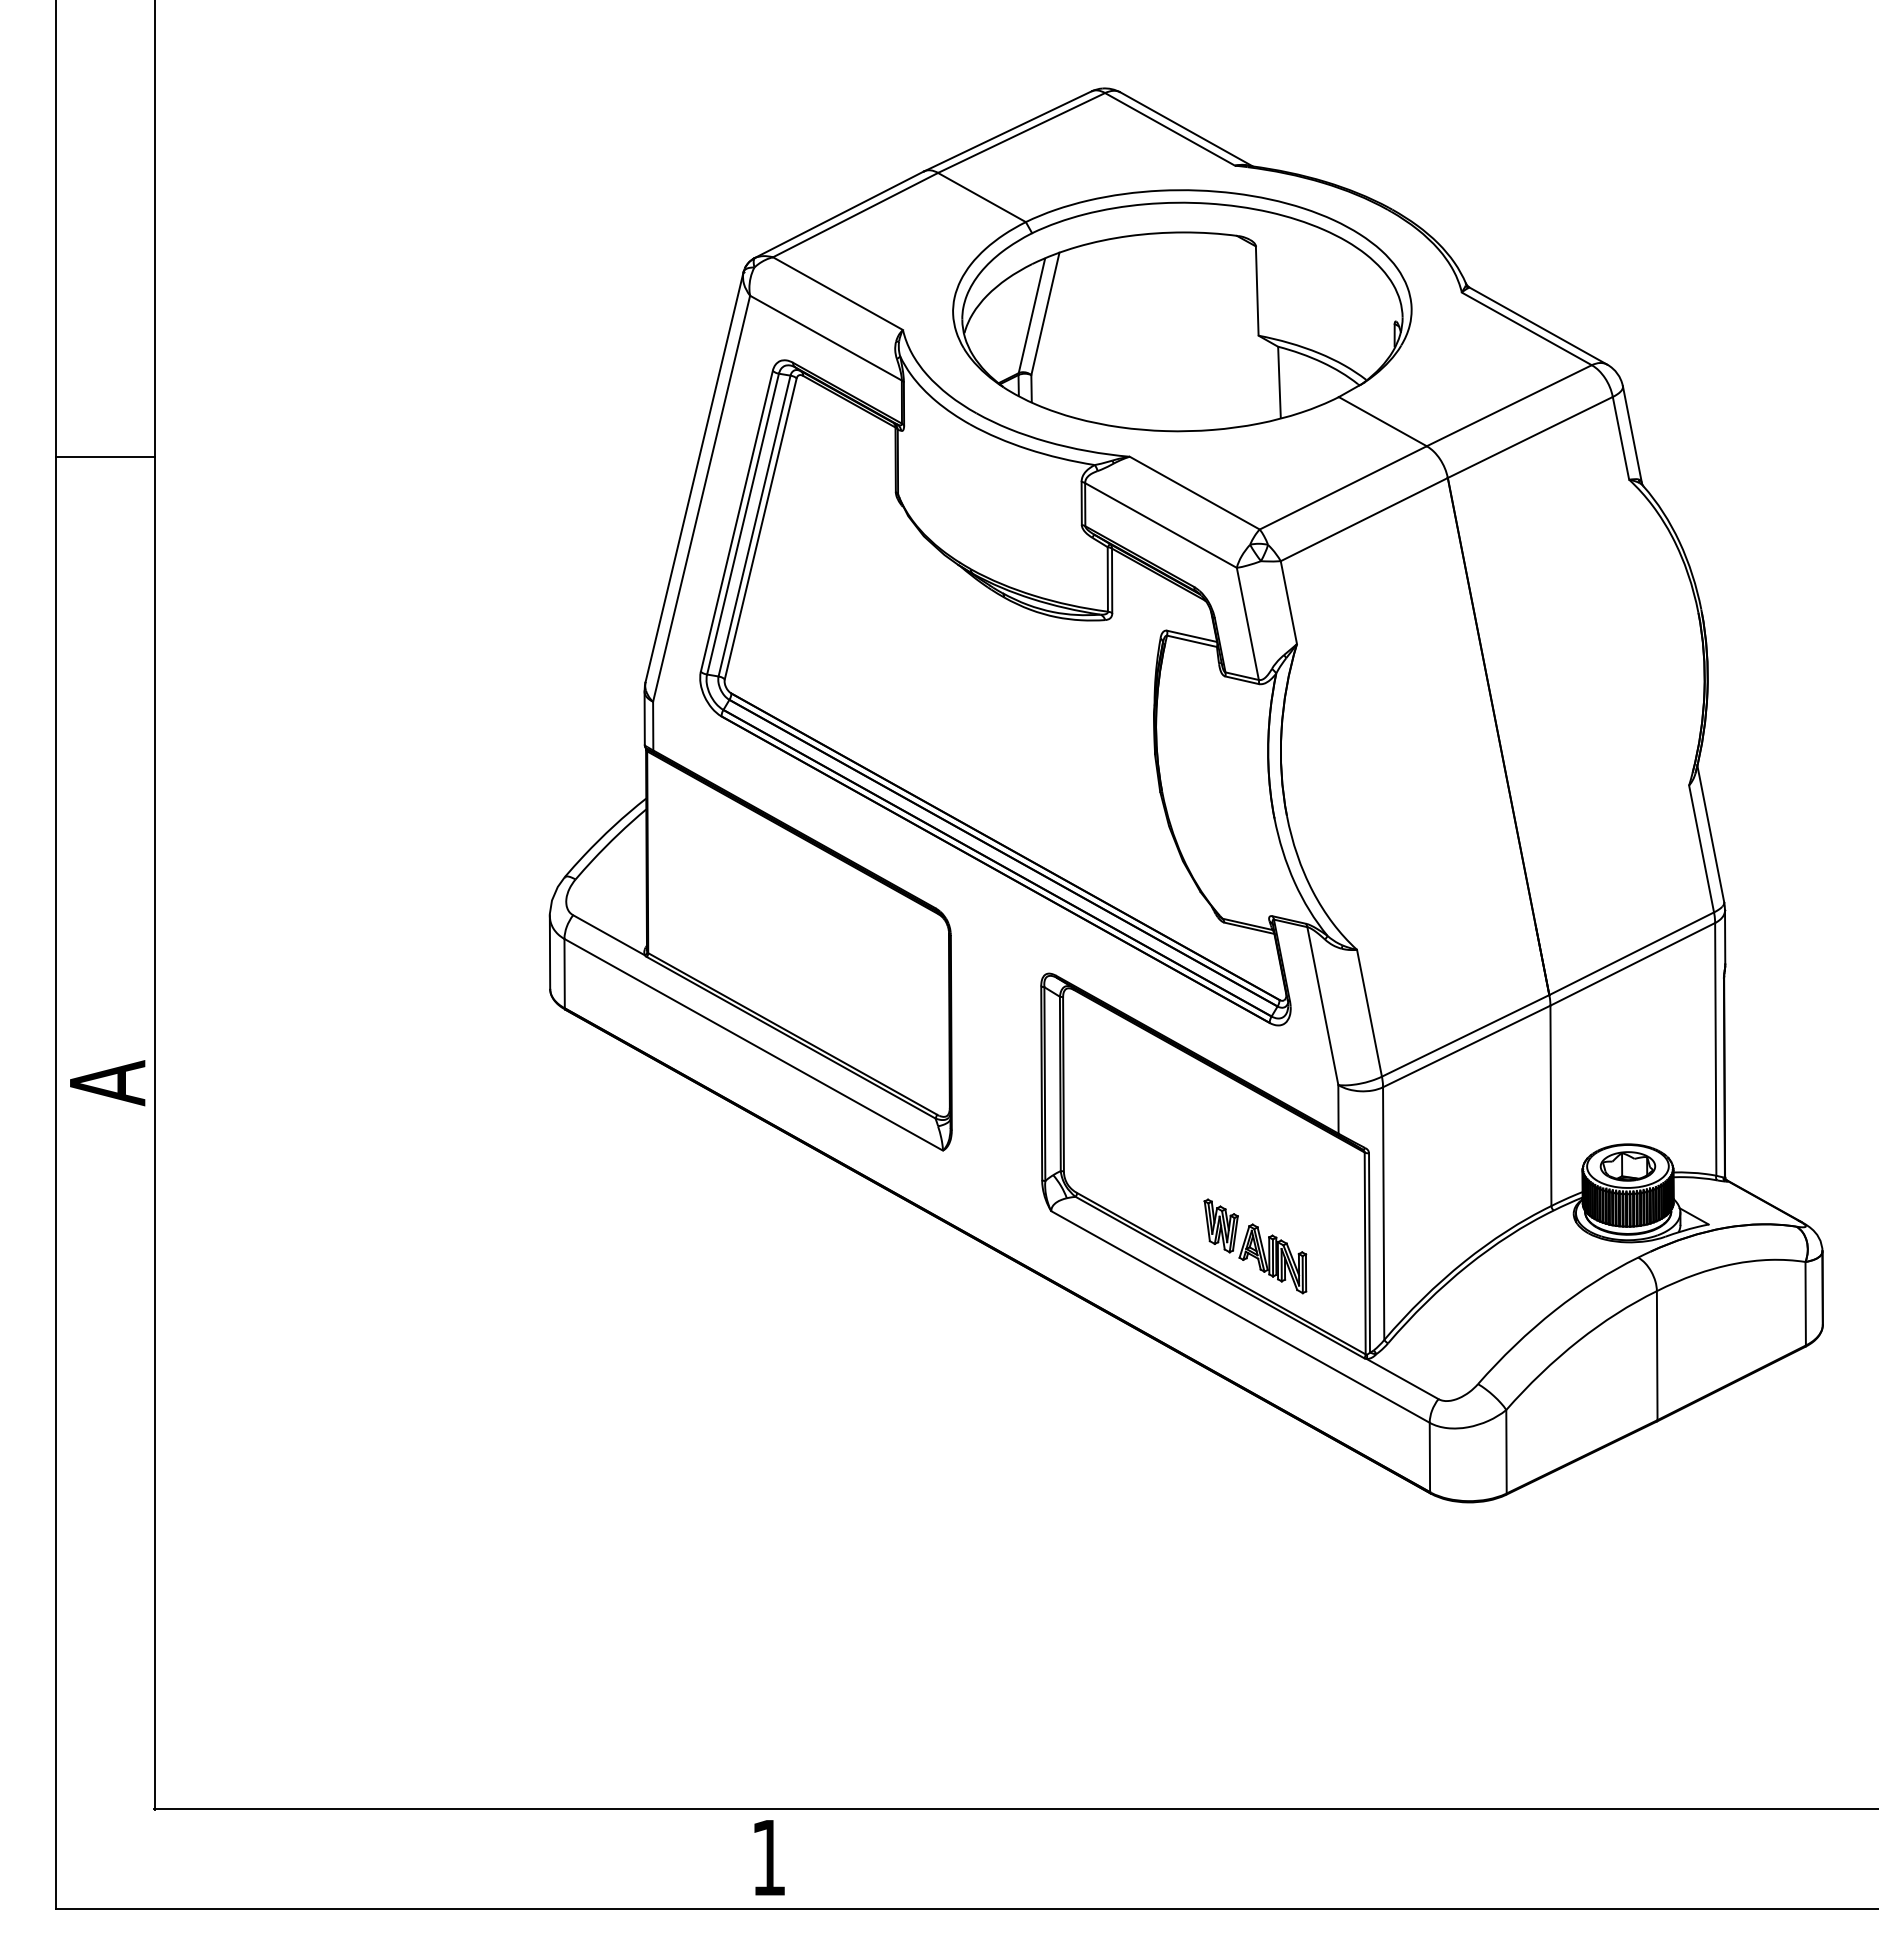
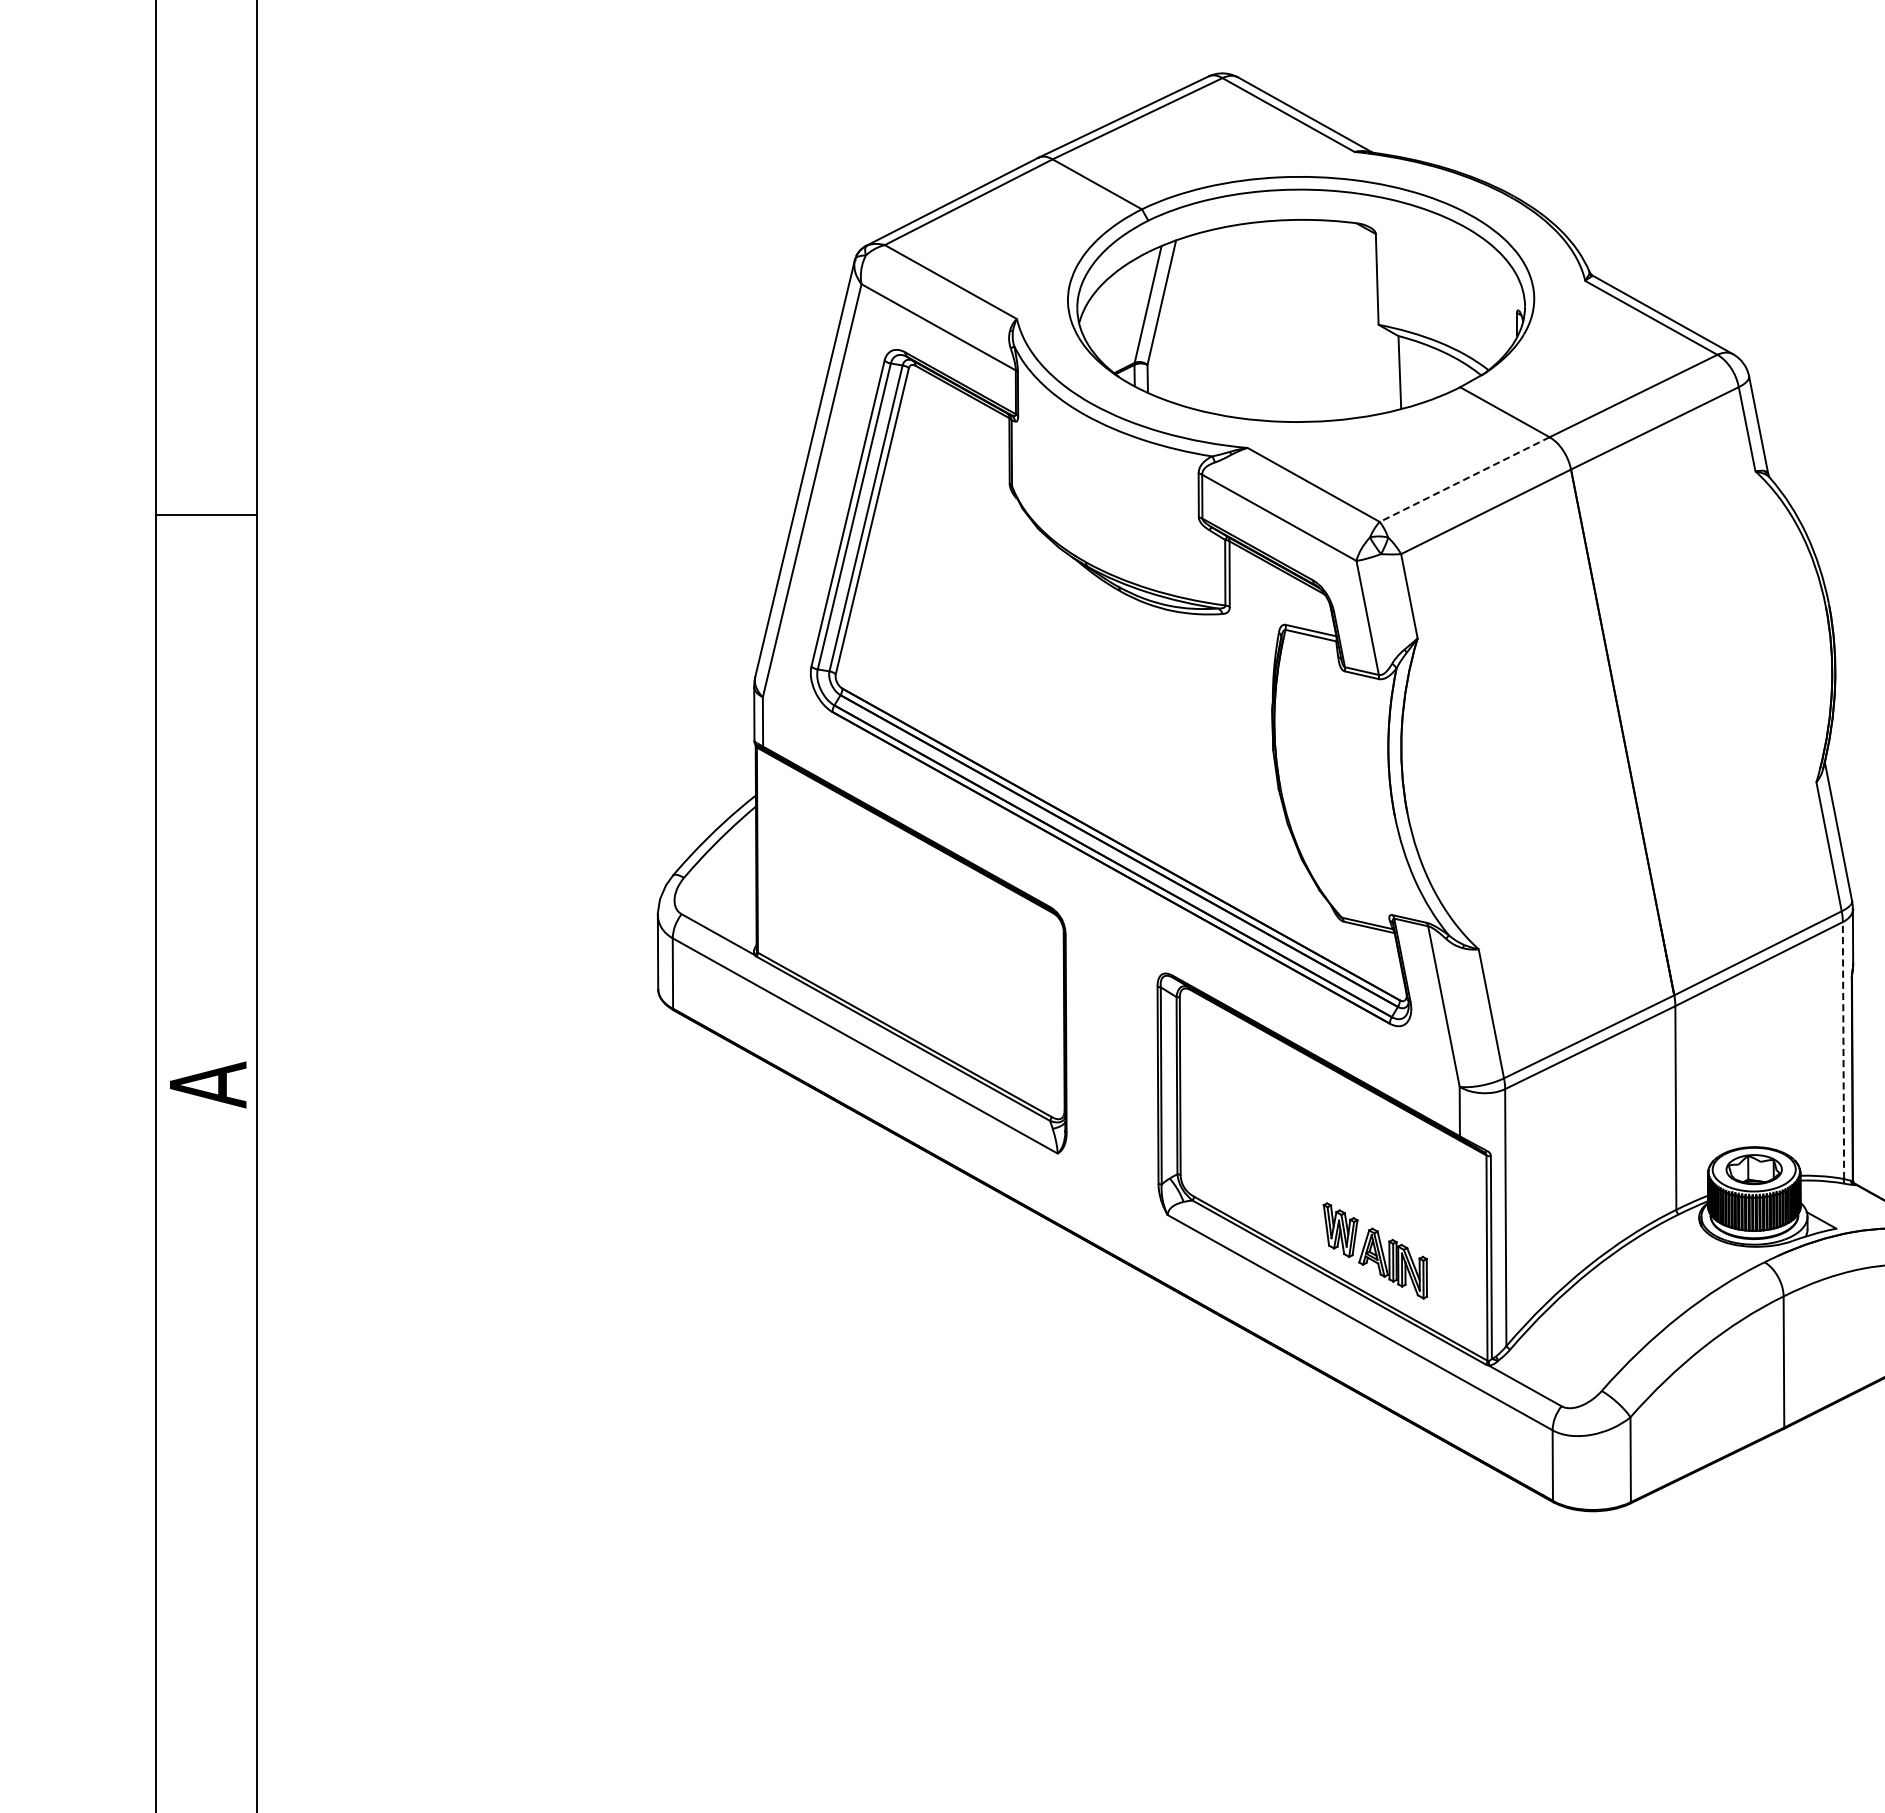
line: (105, 456) -> (206, 514), moved
line: (1342, 488) -> (1463, 480), solid -> dashed
line: (1715, 1048) -> (1843, 1049), solid -> dashed

